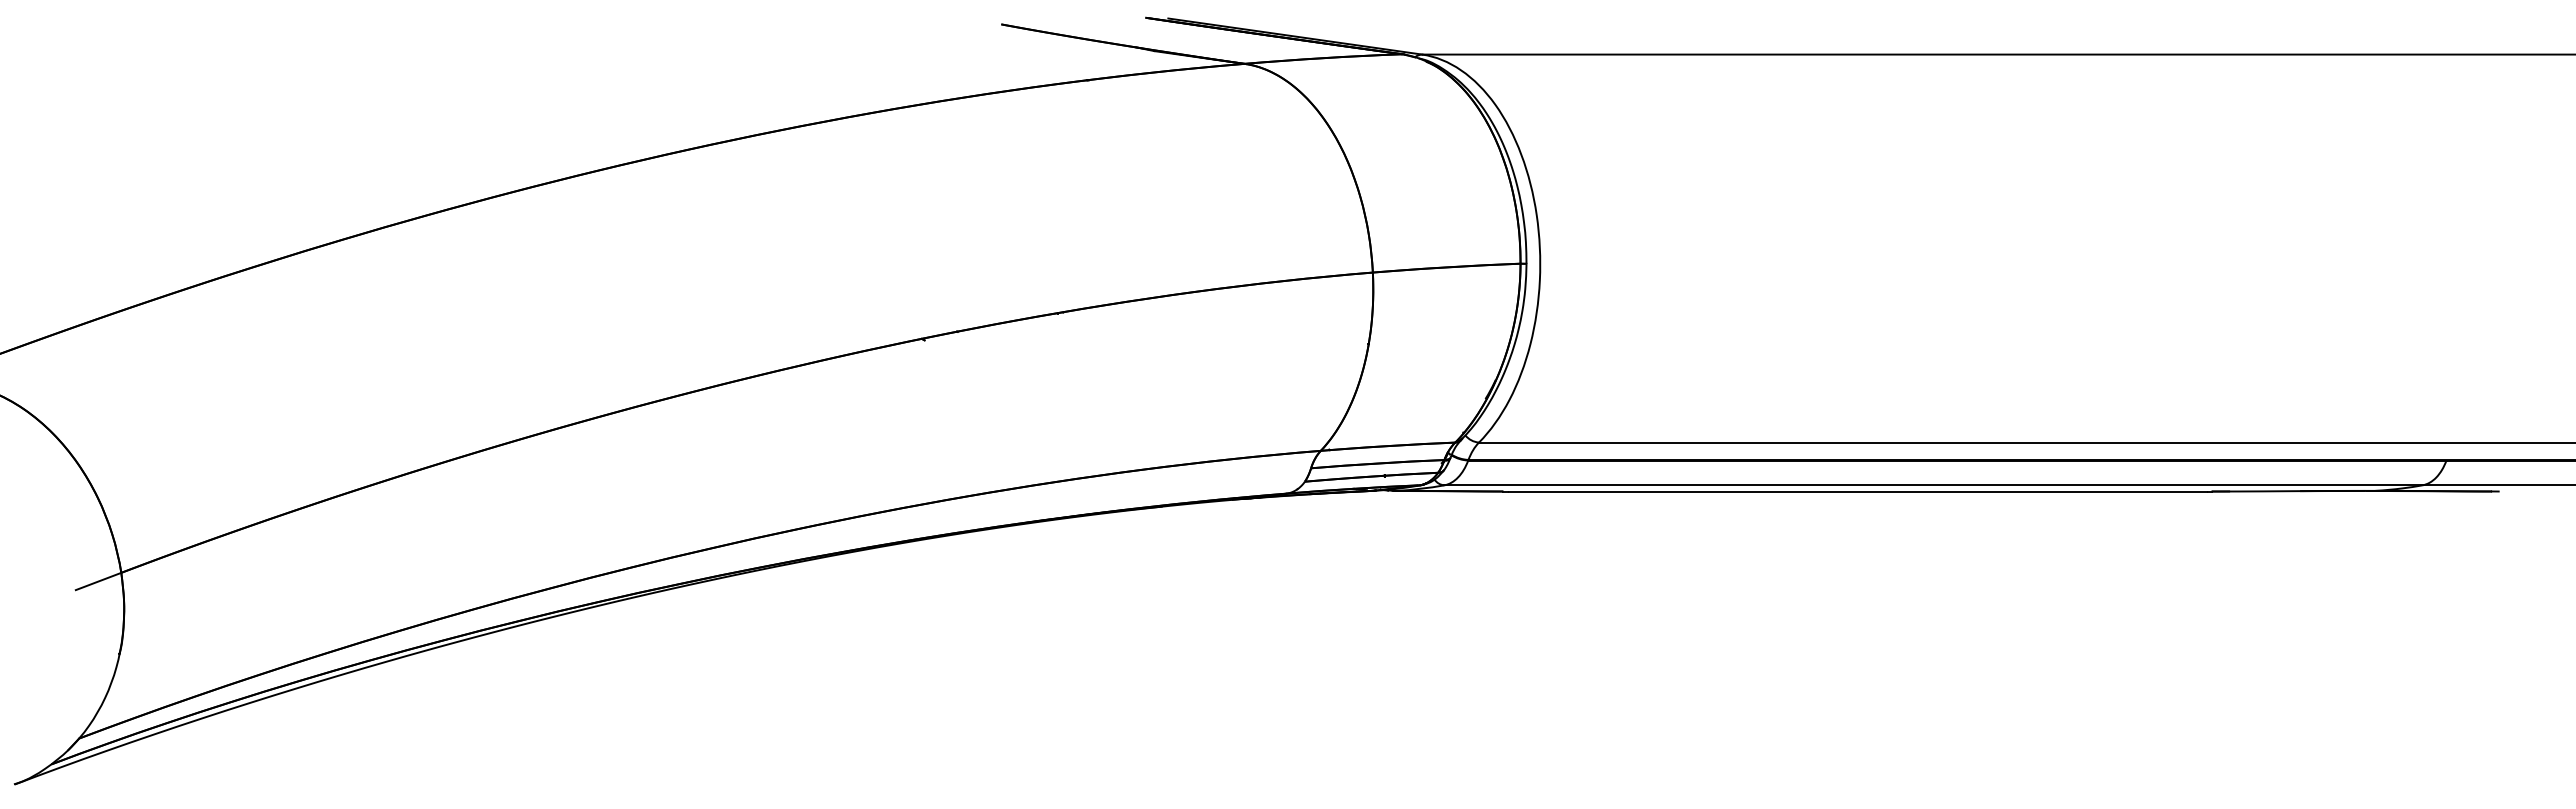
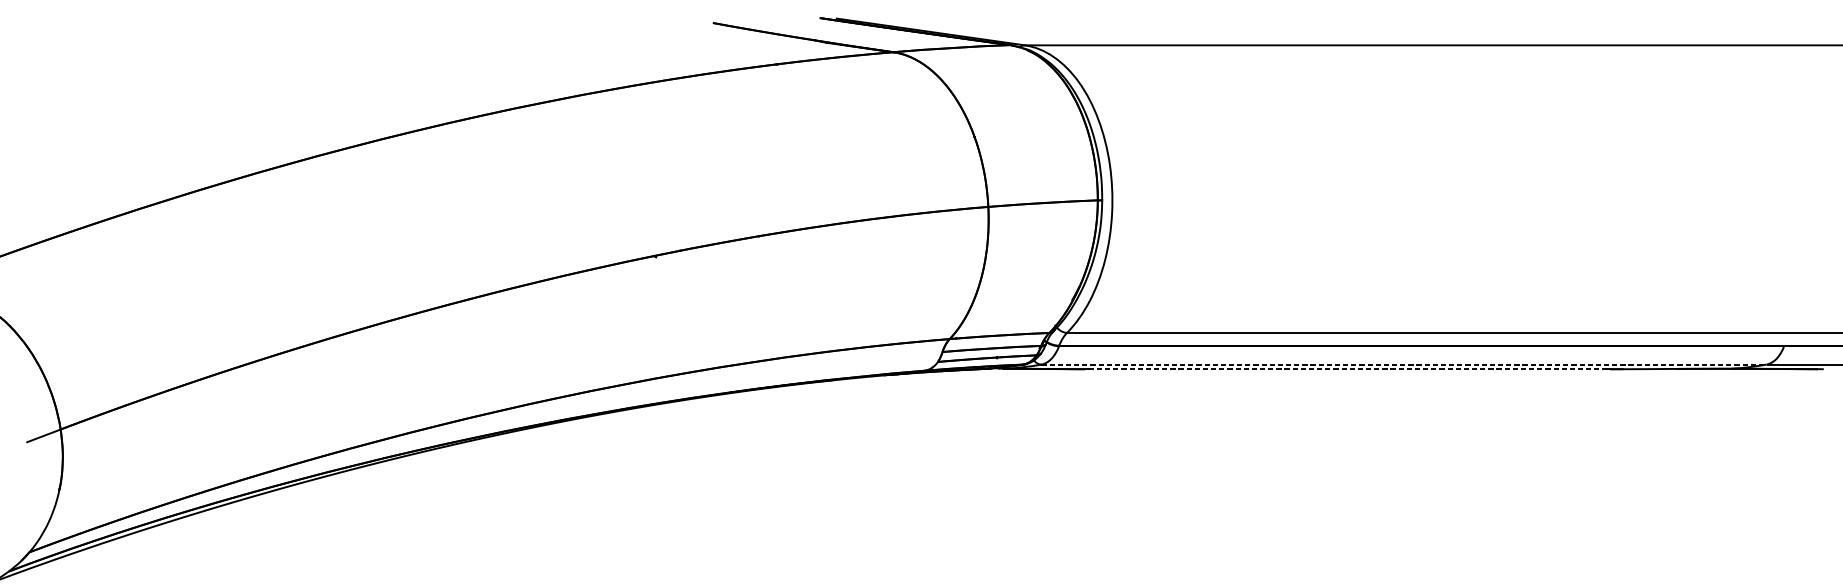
line: (1934, 485) -> (1404, 364), solid -> dashed
line: (1859, 491) -> (1349, 369), solid -> dashed

